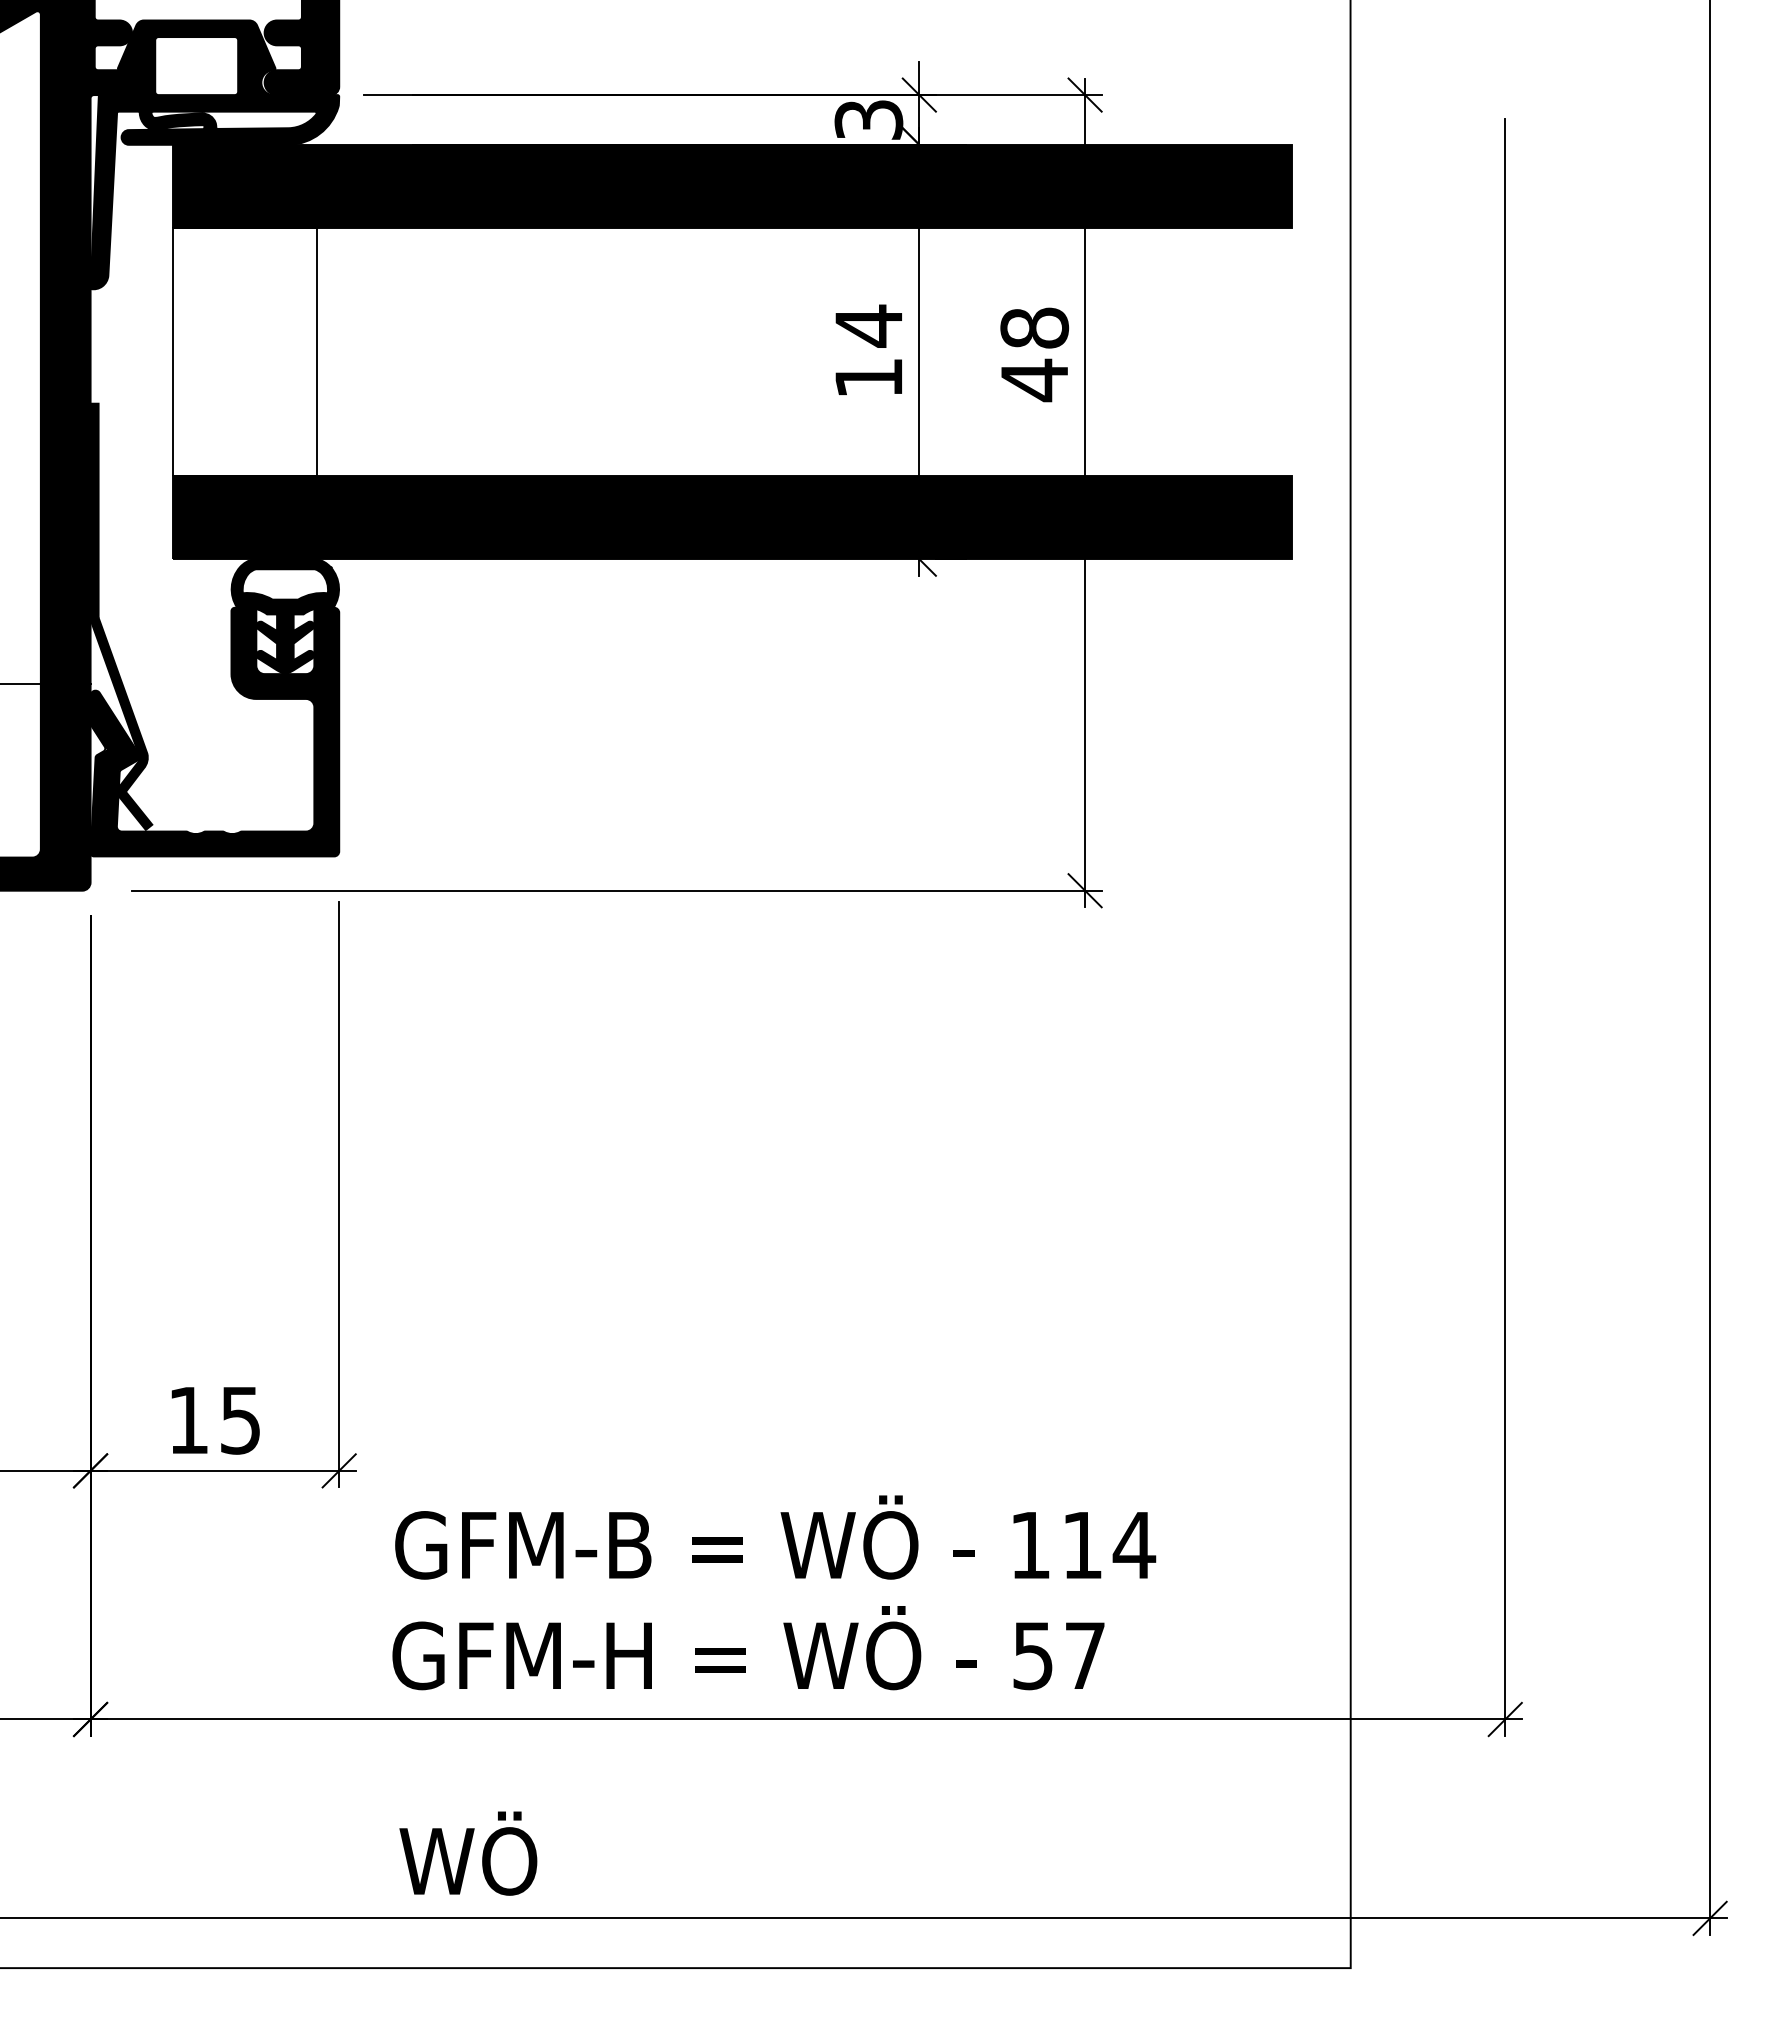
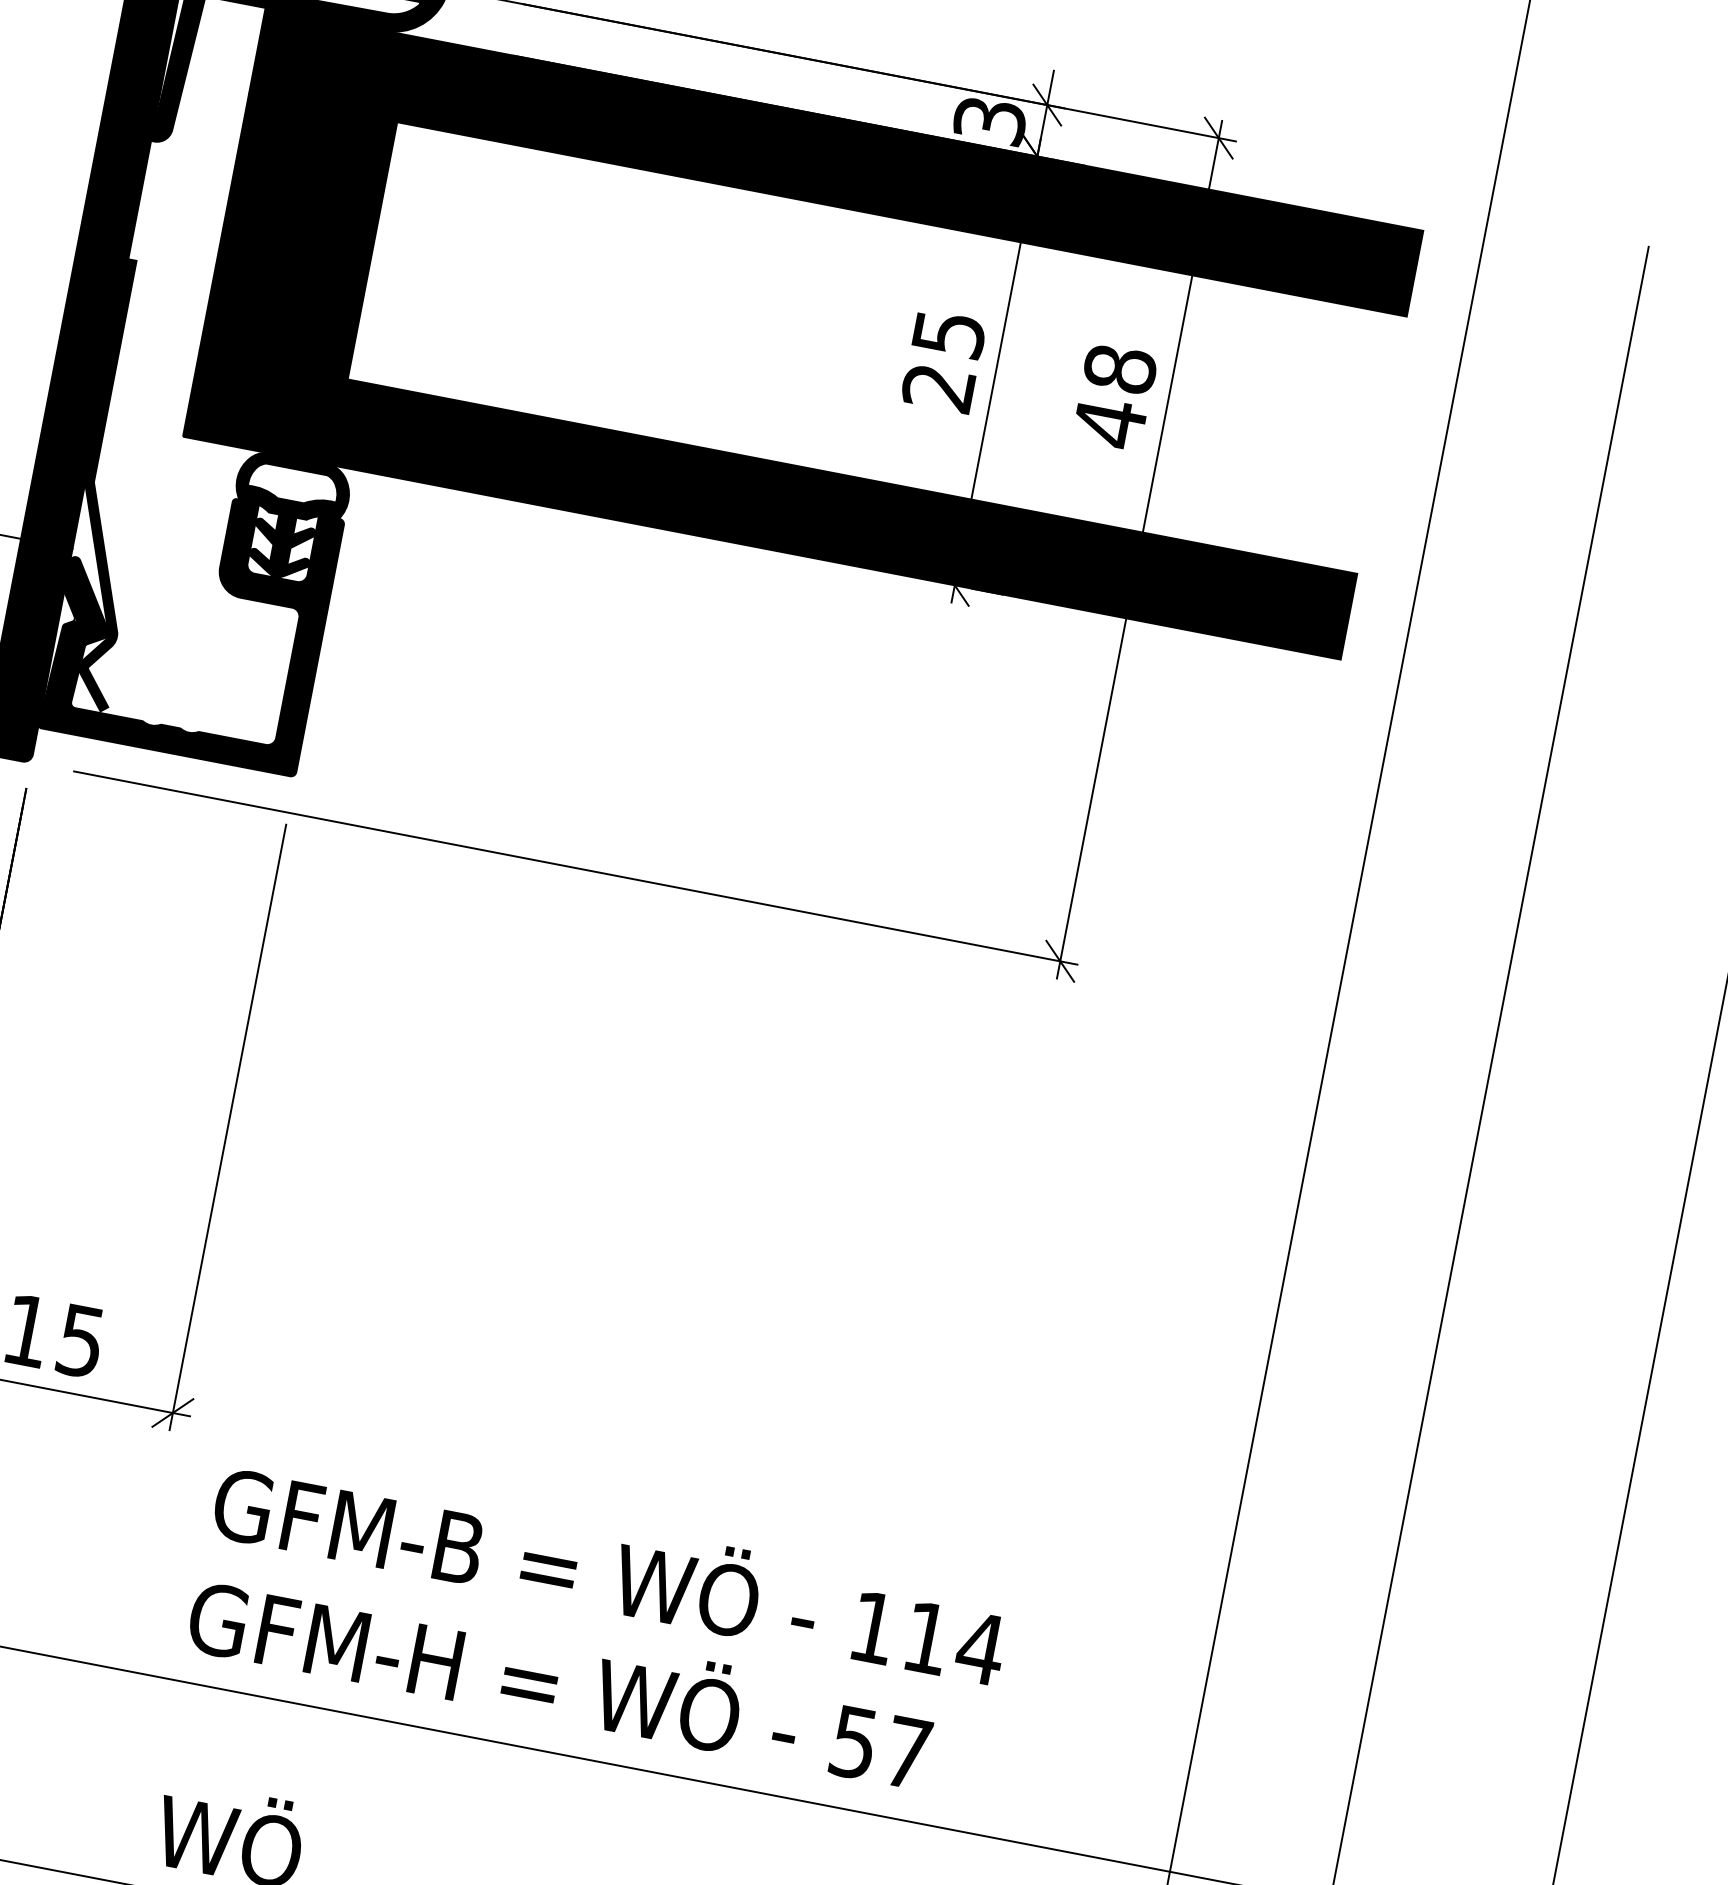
text: (868, 350) -> (943, 359), 14 -> 25
fill: (244, 351) -> (297, 235), added

